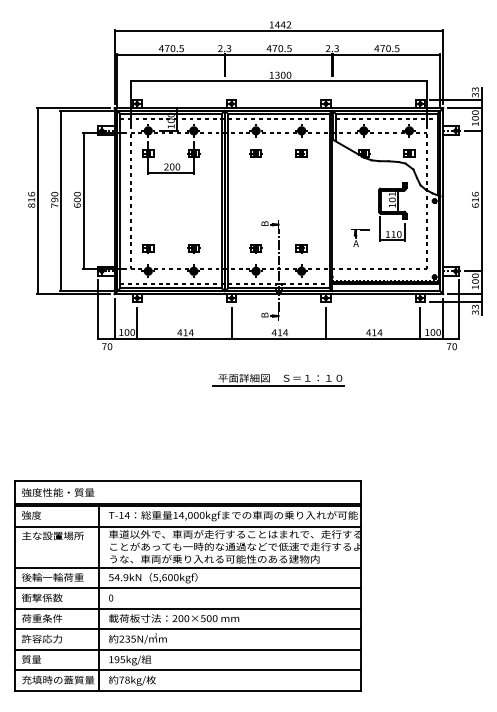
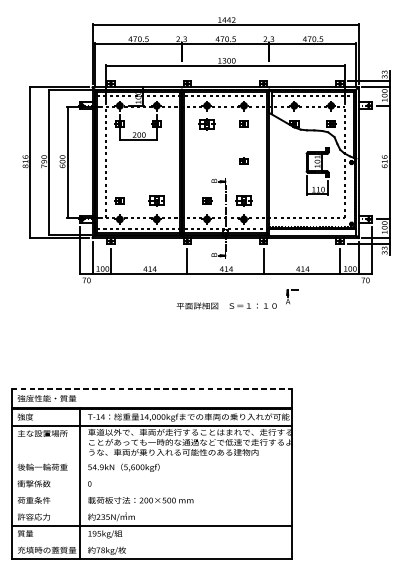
part: (255, 153) -> (206, 124), size x1.6
part: (301, 199) -> (243, 161), added
part: (360, 237) -> (291, 296), moved
part: (193, 248) -> (156, 201), size x1.6
part: (301, 248) -> (243, 201), size x1.6
line: (278, 385) -> (225, 311), removed
line: (188, 480) -> (152, 388), solid -> dashed
line: (187, 567) -> (151, 459), removed
line: (187, 588) -> (151, 476), removed
line: (187, 608) -> (151, 492), removed
line: (187, 629) -> (151, 509), removed
line: (187, 670) -> (151, 542), removed

